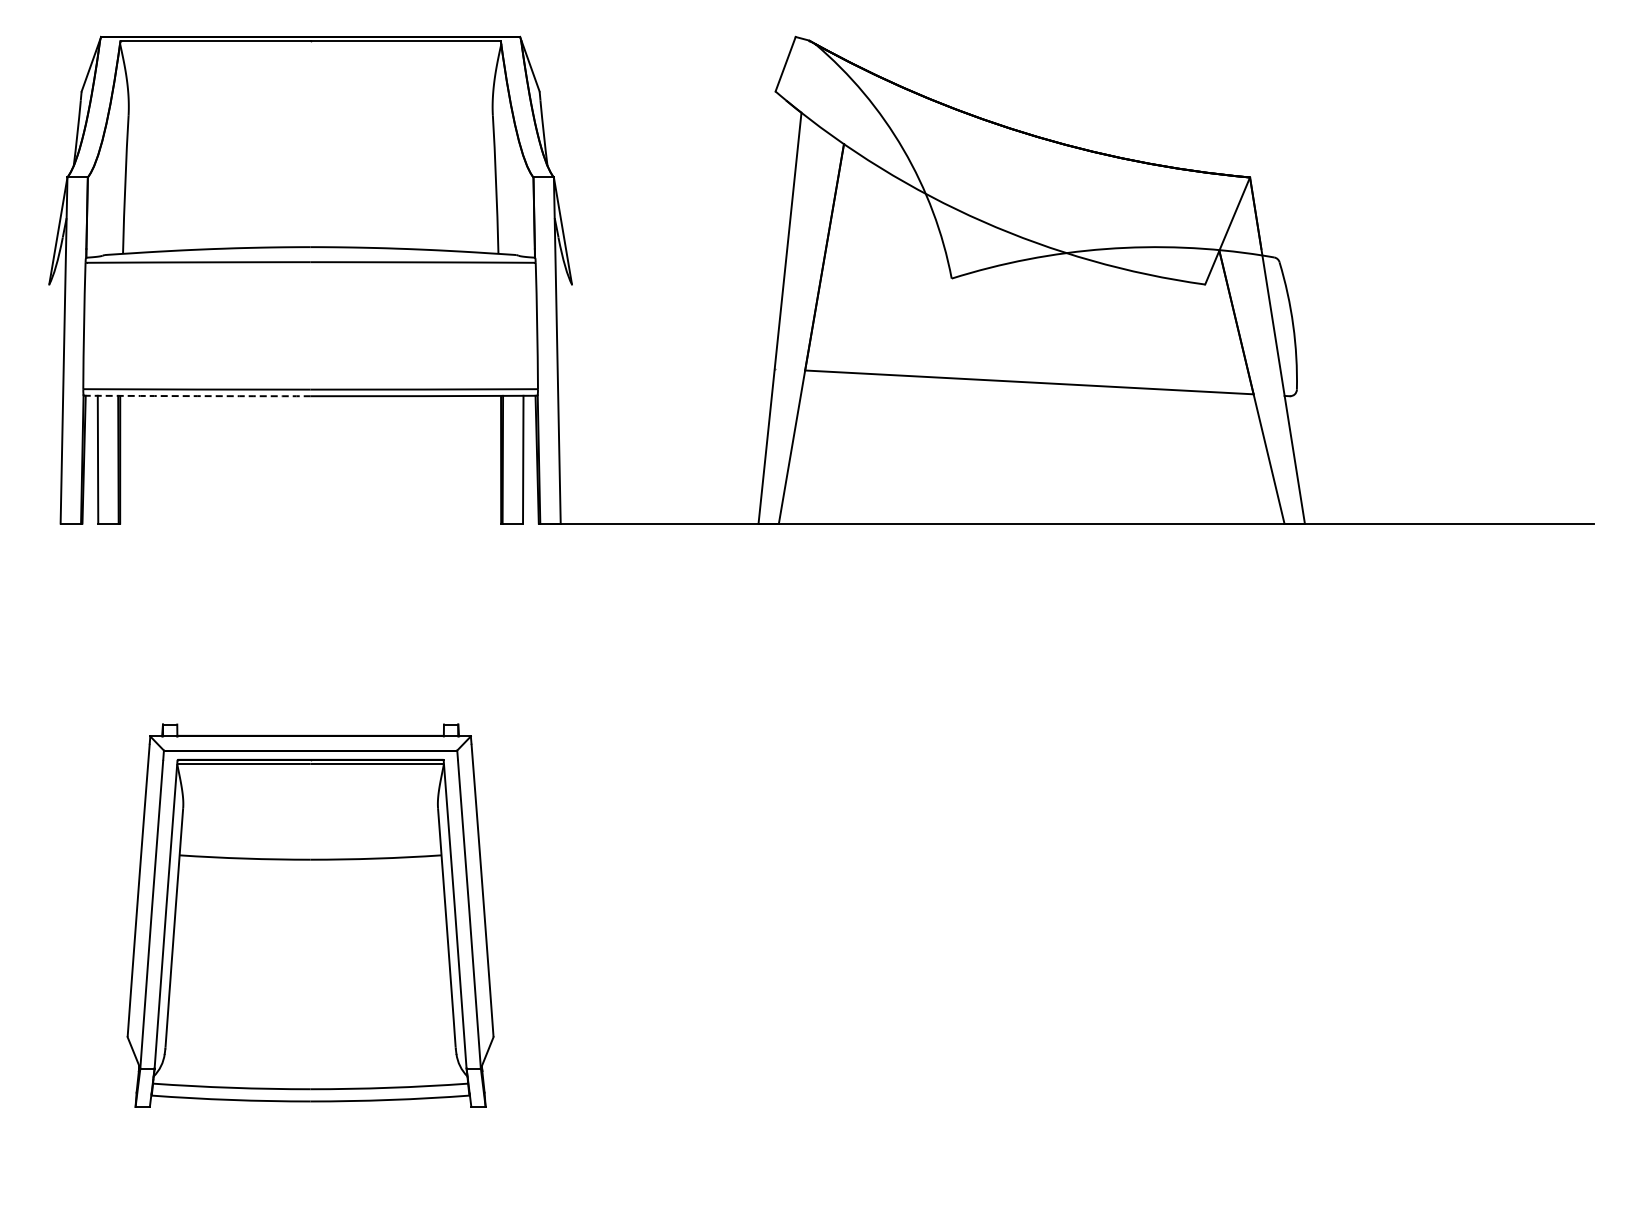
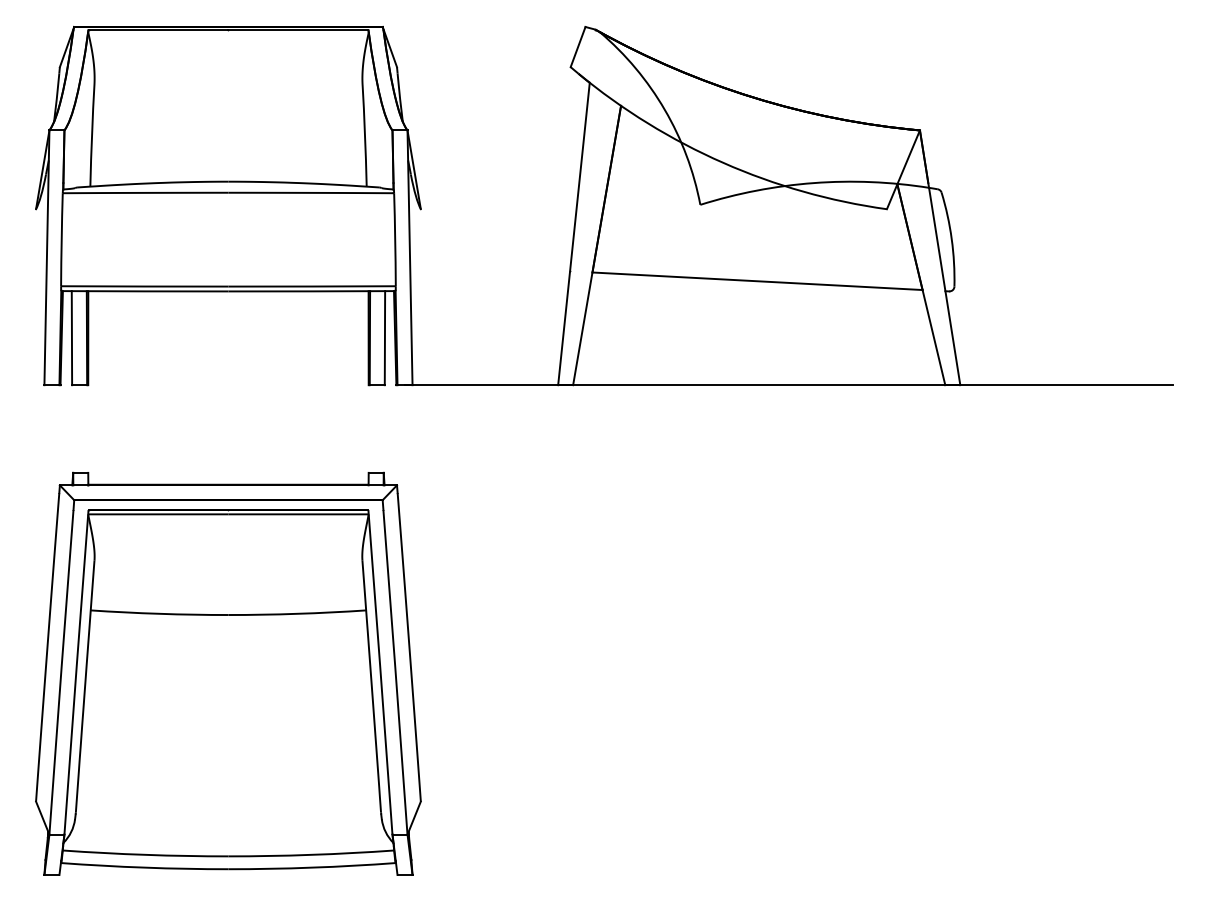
arc: (197, 396) -> (145, 291), dashed -> solid
part: (310, 915) -> (228, 673), size x1.43

